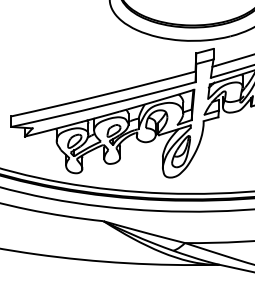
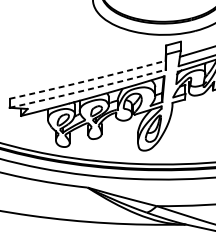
arc: (103, 95) -> (87, 81), solid -> dashed
arc: (103, 105) -> (87, 89), solid -> dashed

